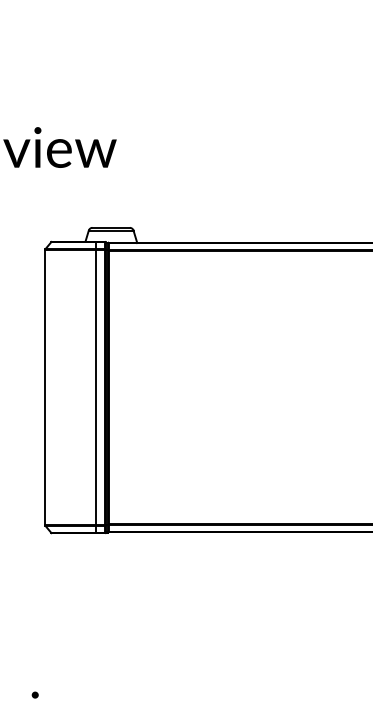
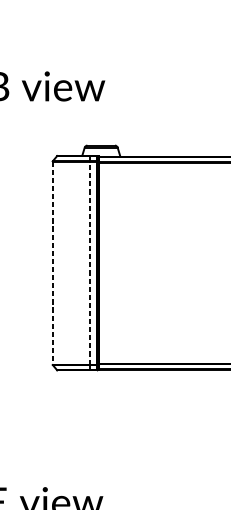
line: (45, 387) -> (52, 263), solid -> dashed
line: (95, 387) -> (89, 263), solid -> dashed

